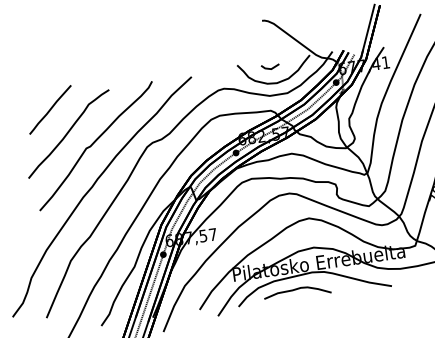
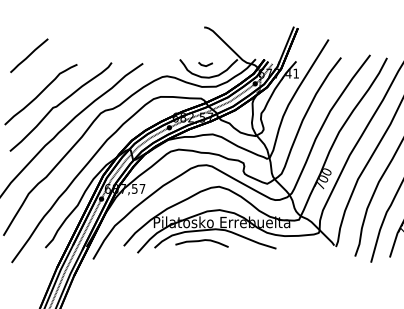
line: (50, 109) -> (29, 55), moved

